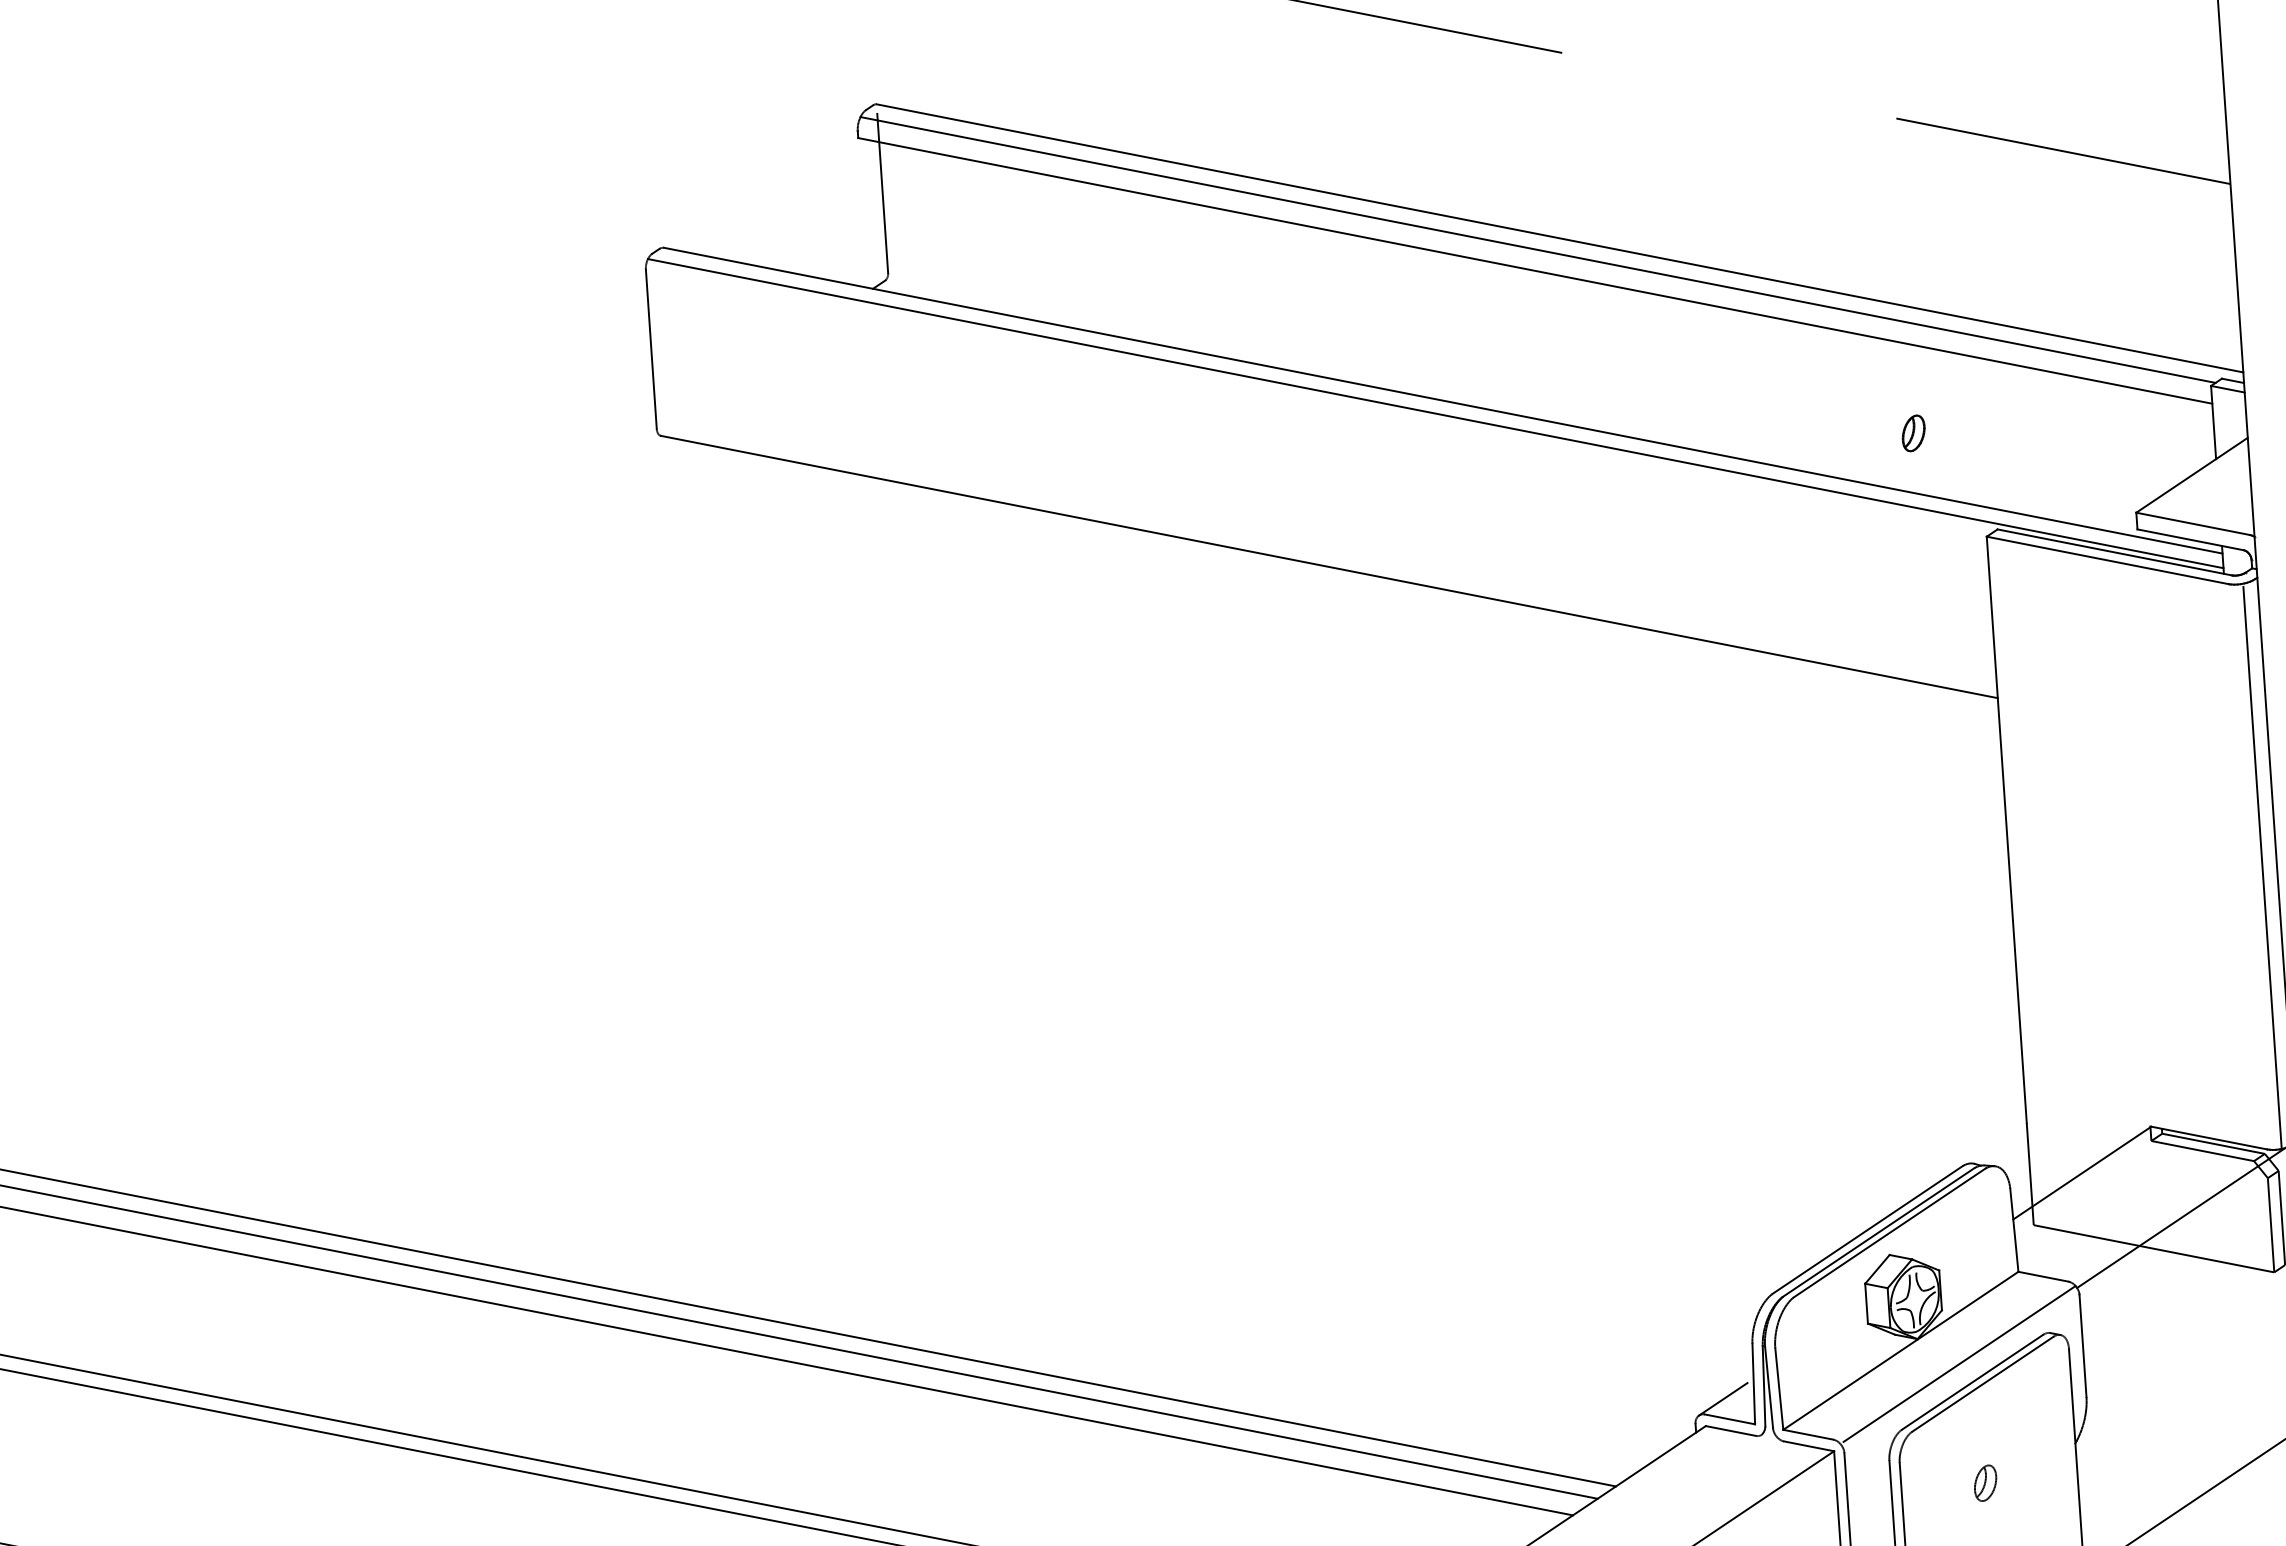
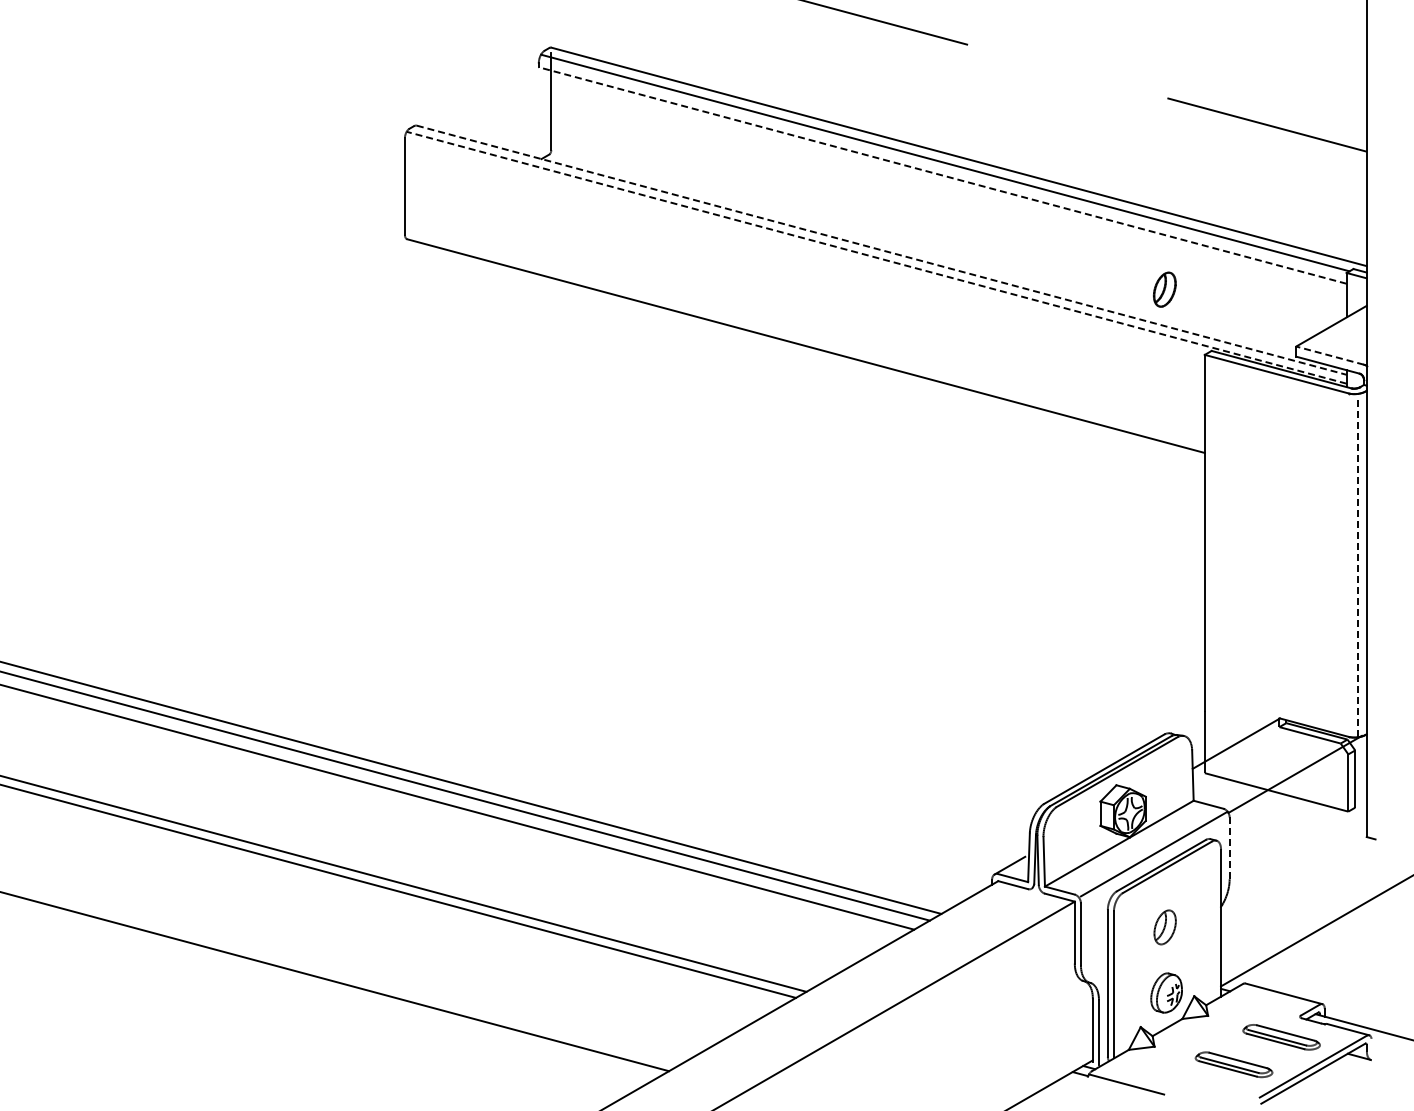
line: (1534, 270) -> (942, 175), solid -> dashed
line: (1444, 401) -> (882, 250), solid -> dashed
line: (1435, 413) -> (876, 257), solid -> dashed
part: (1912, 431) -> (1164, 288), size x1.6
line: (2192, 523) -> (1329, 355), solid -> dashed
line: (2261, 867) -> (1357, 566), solid -> dashed
line: (2082, 1346) -> (1229, 848), solid -> dashed
part: (1984, 1482) -> (1164, 926), size x1.6

